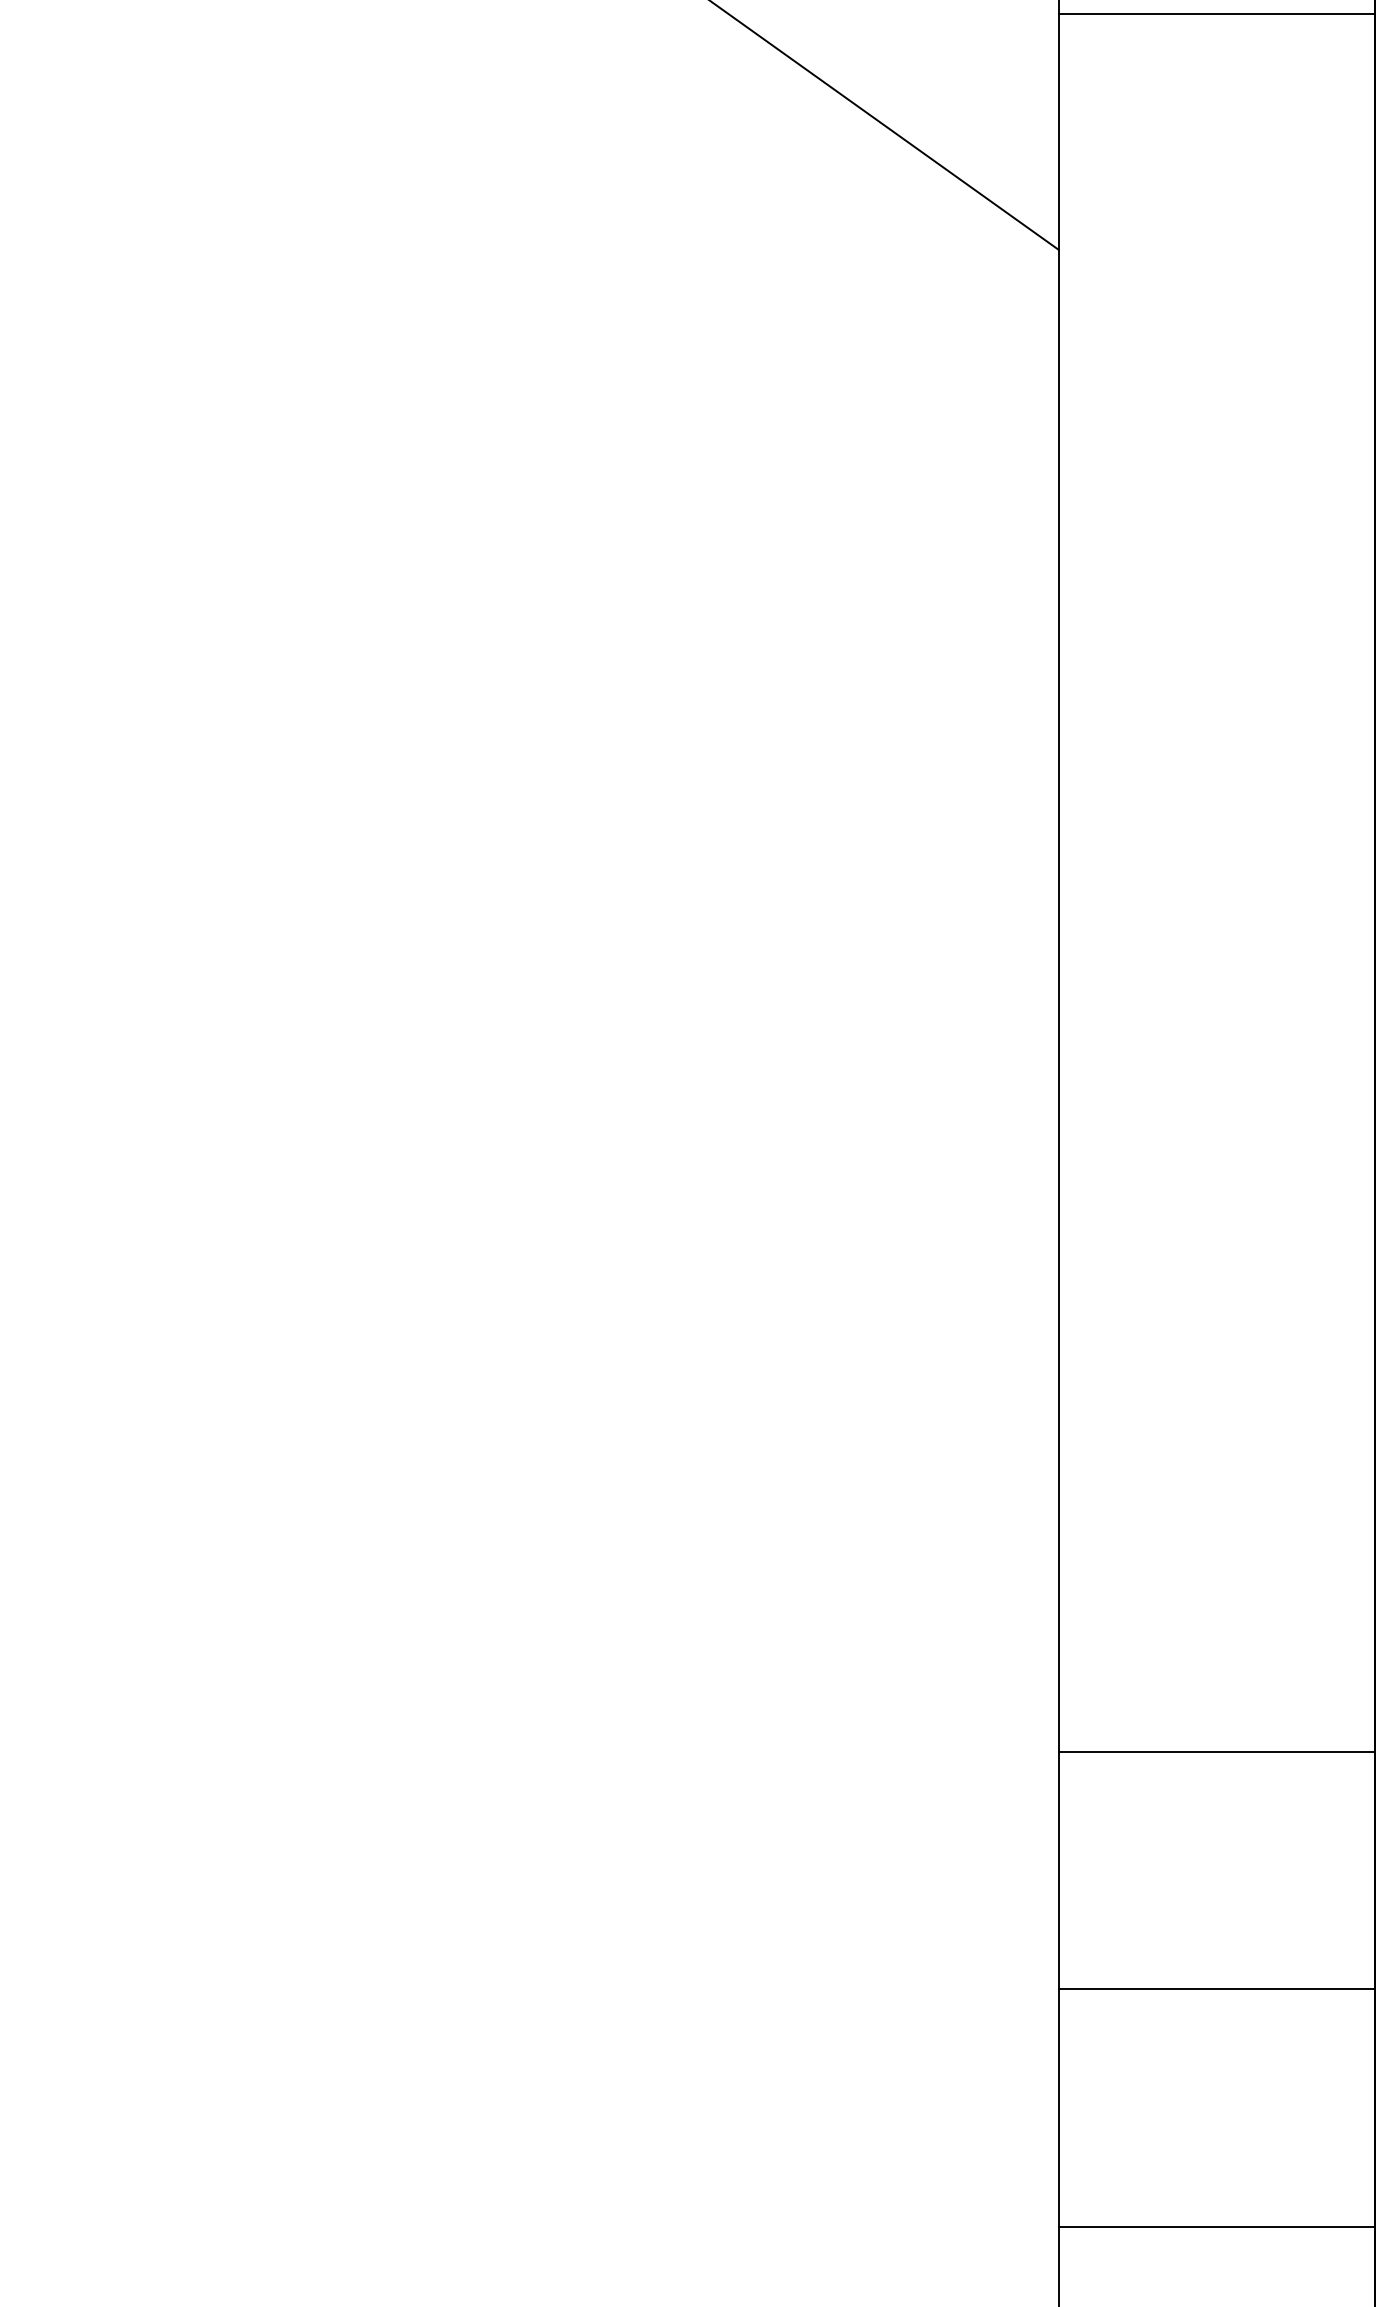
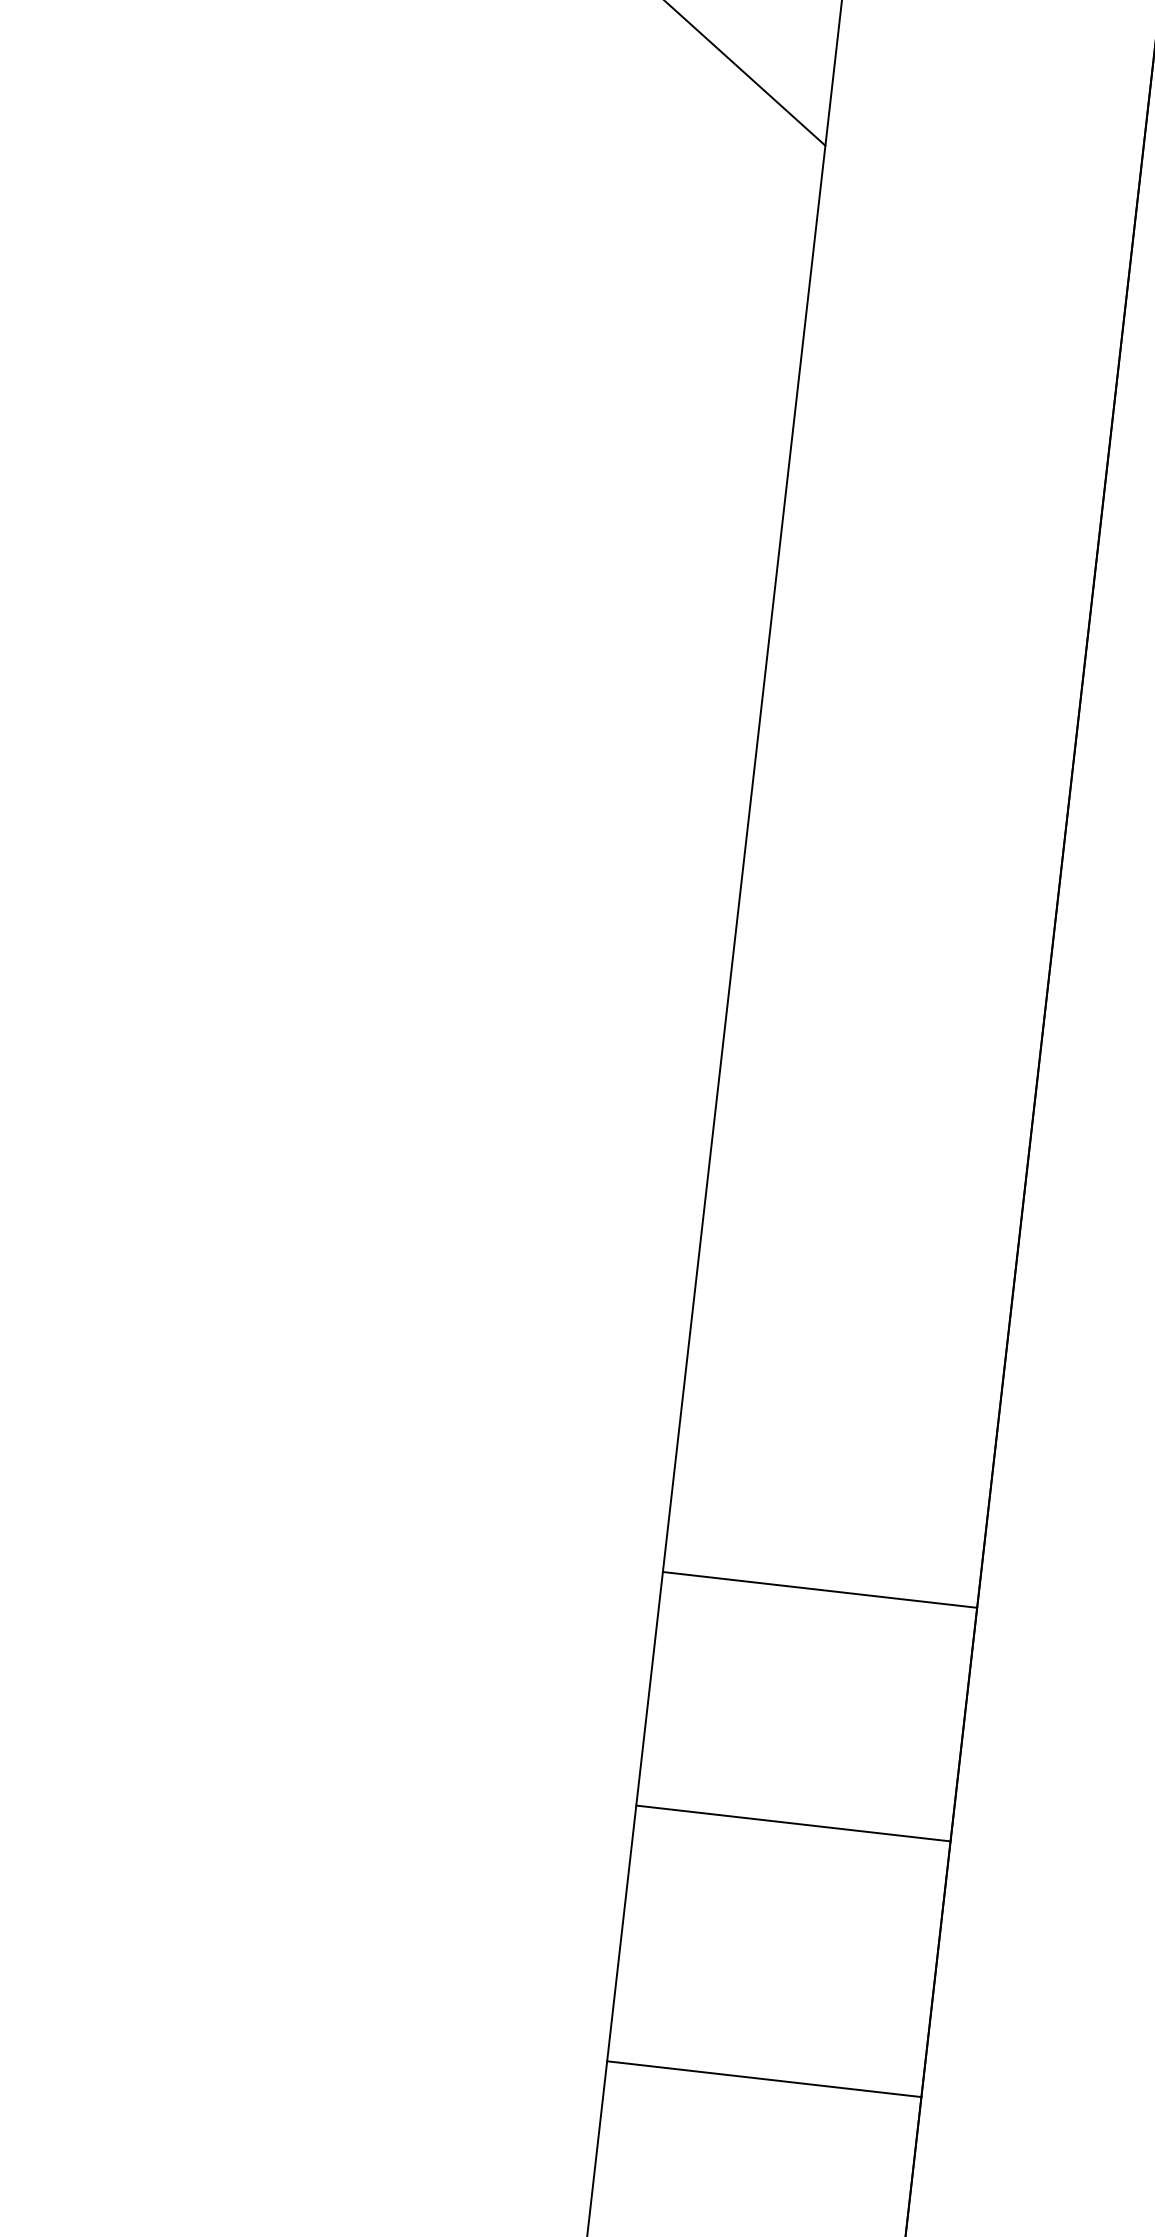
line: (1216, 1752) -> (819, 1589), moved
line: (1216, 1989) -> (793, 1823), moved
line: (1216, 2226) -> (763, 2078), moved

